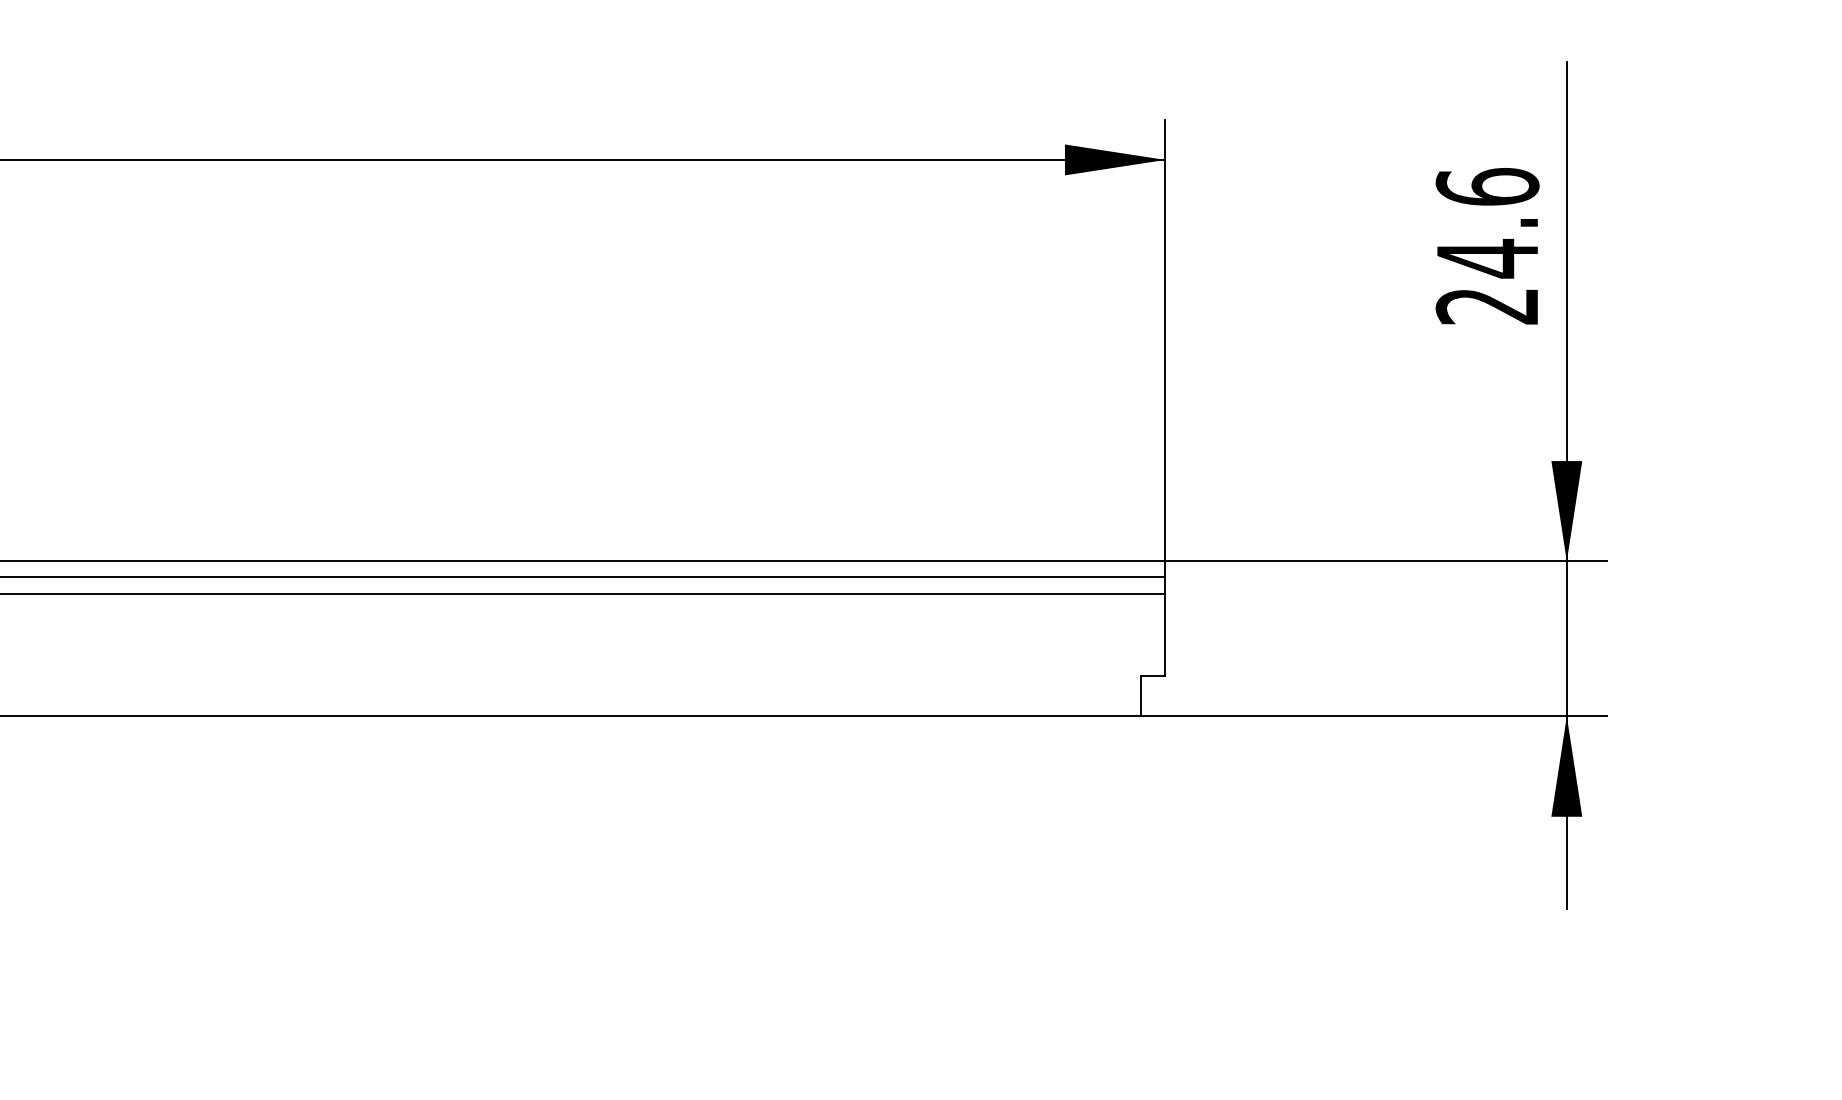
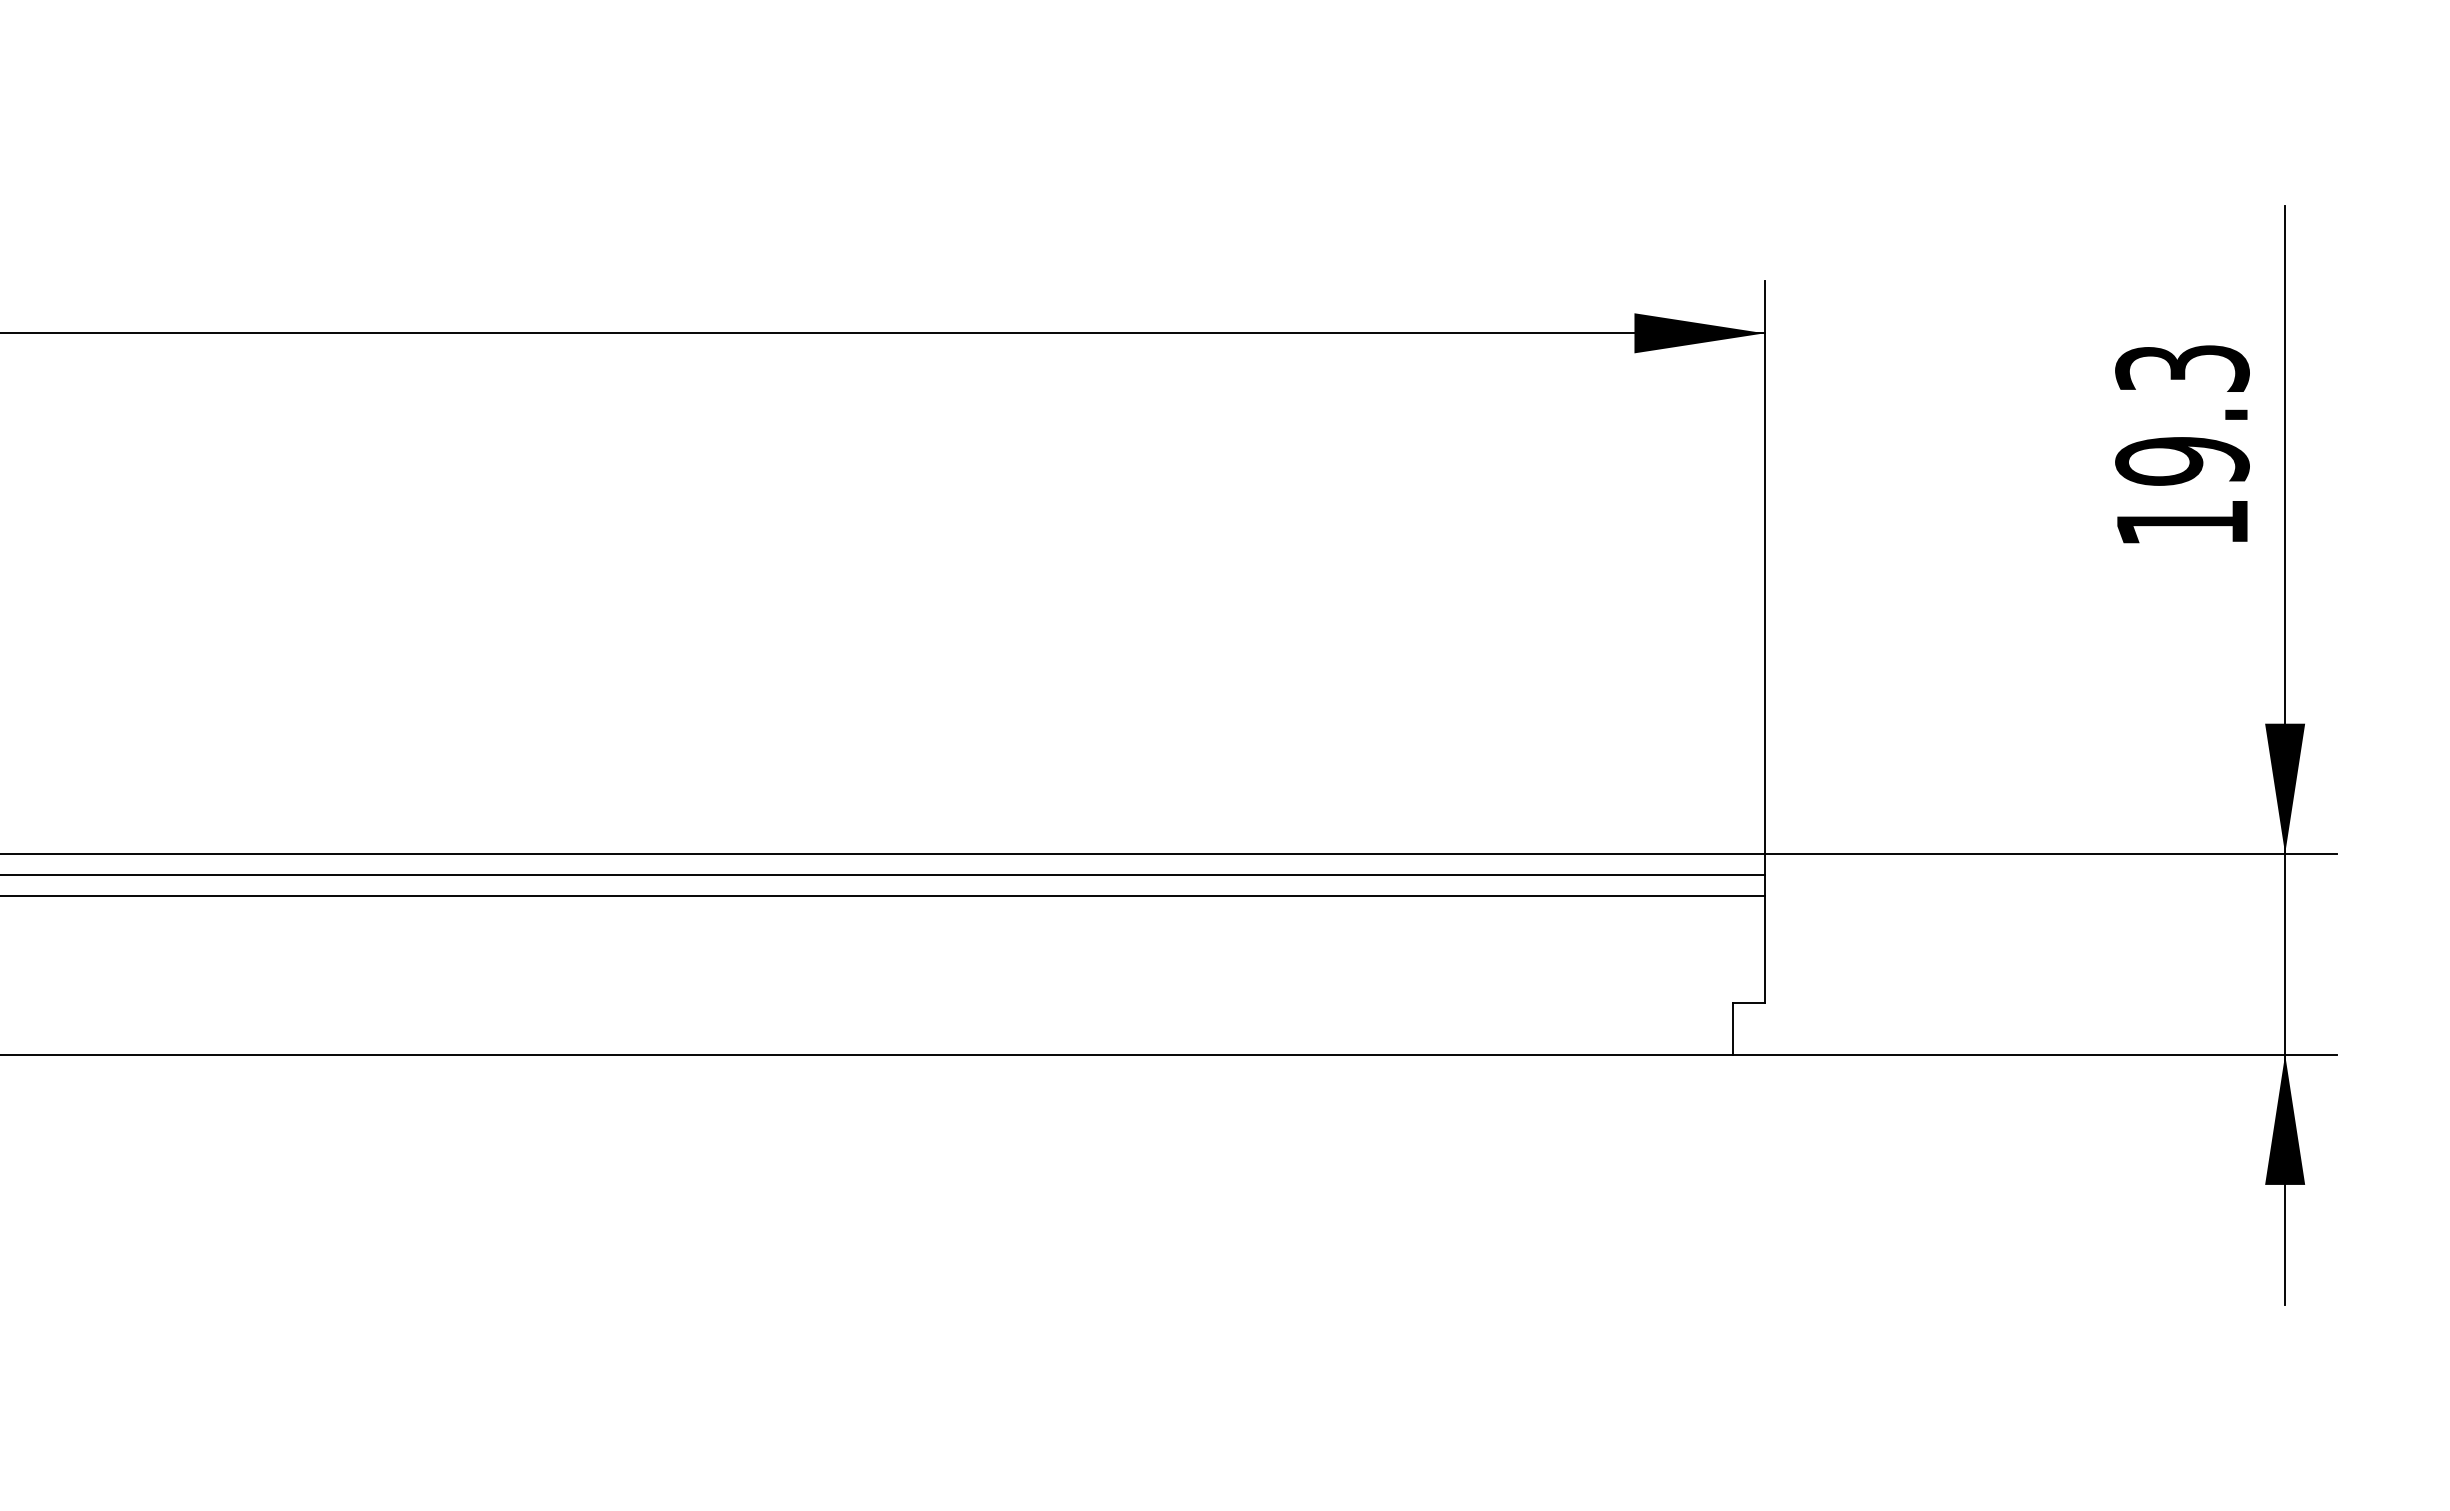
text: (1487, 245) -> (2182, 444), 24.6 -> 19.3

